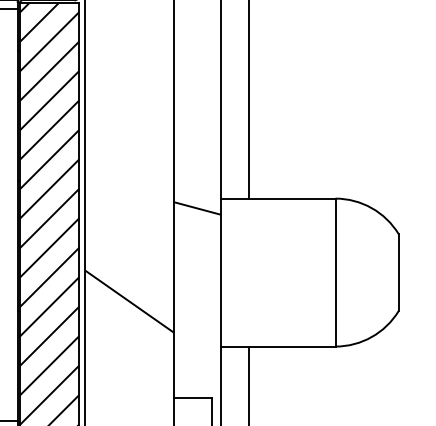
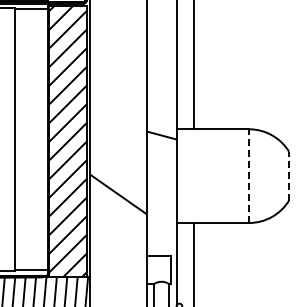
line: (399, 271) -> (289, 175), solid -> dashed
line: (336, 273) -> (249, 176), solid -> dashed

